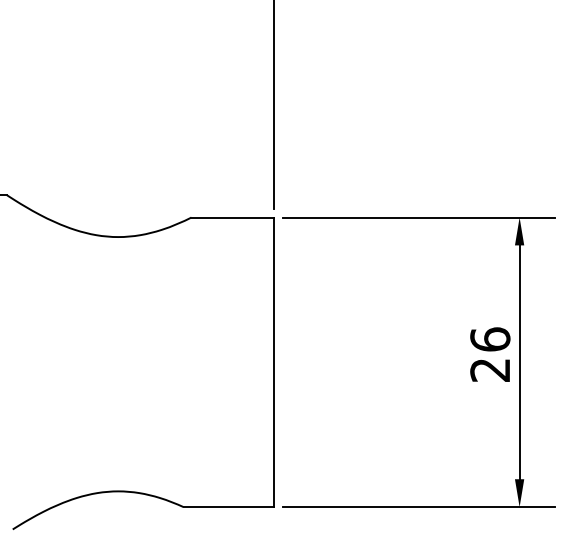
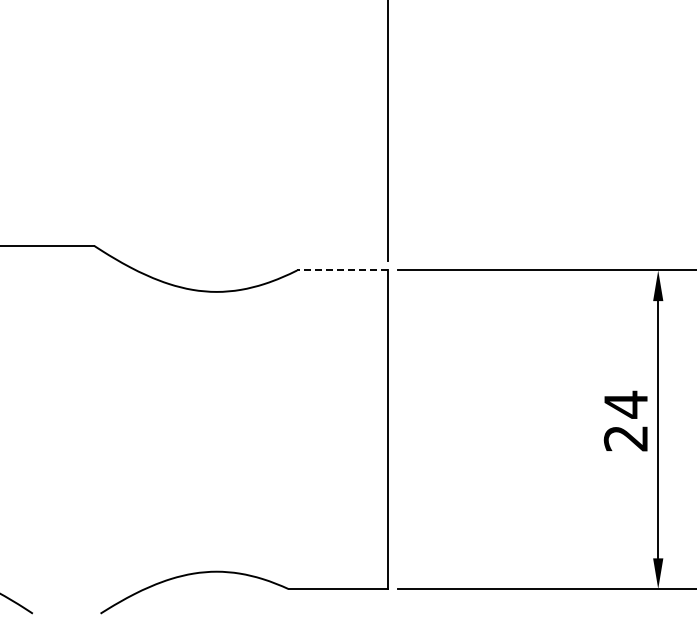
line: (232, 217) -> (342, 270), solid -> dashed
text: (489, 339) -> (625, 404), 26 -> 24

